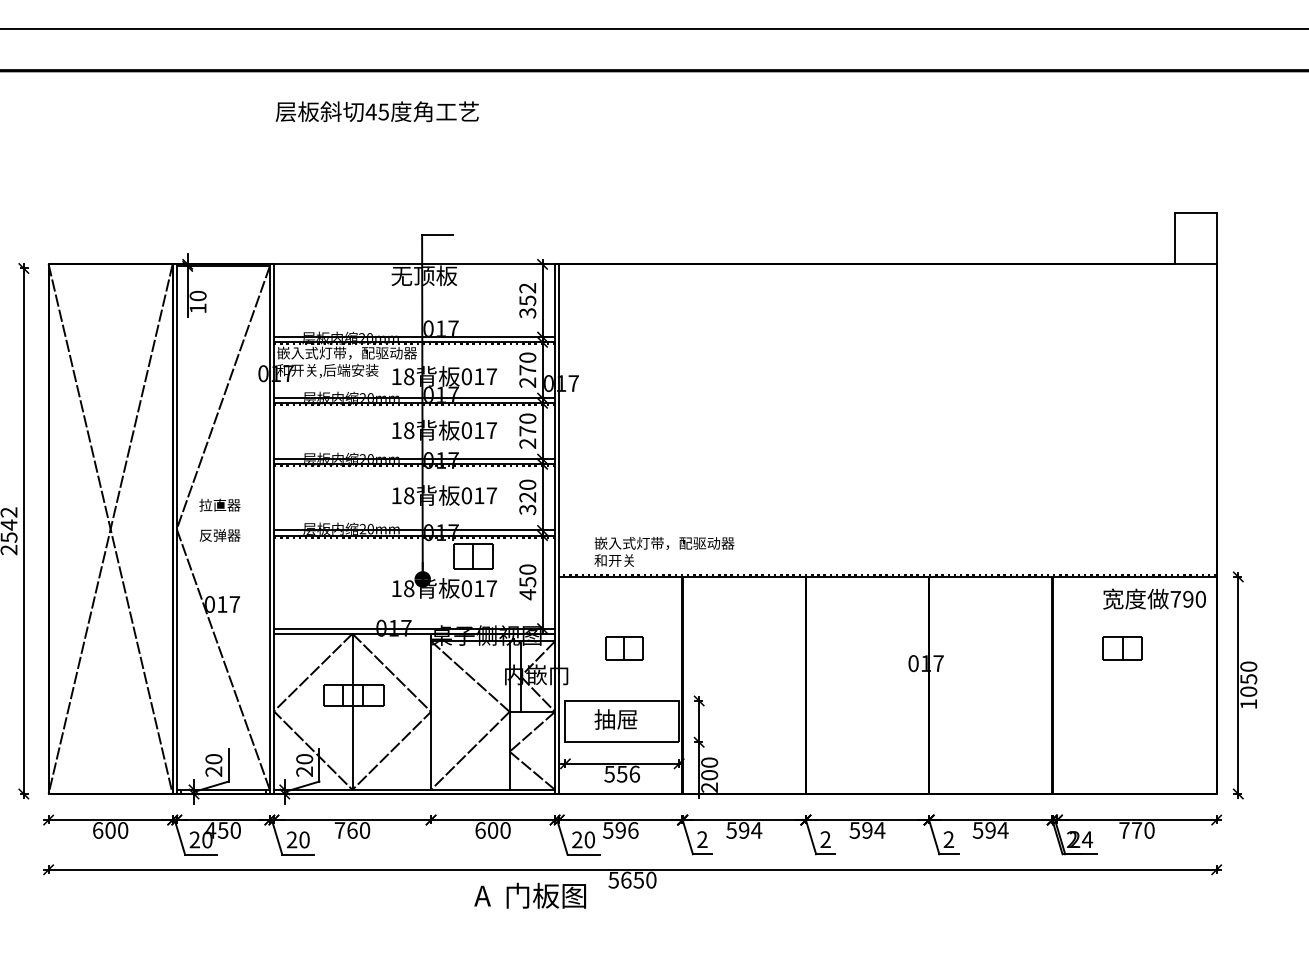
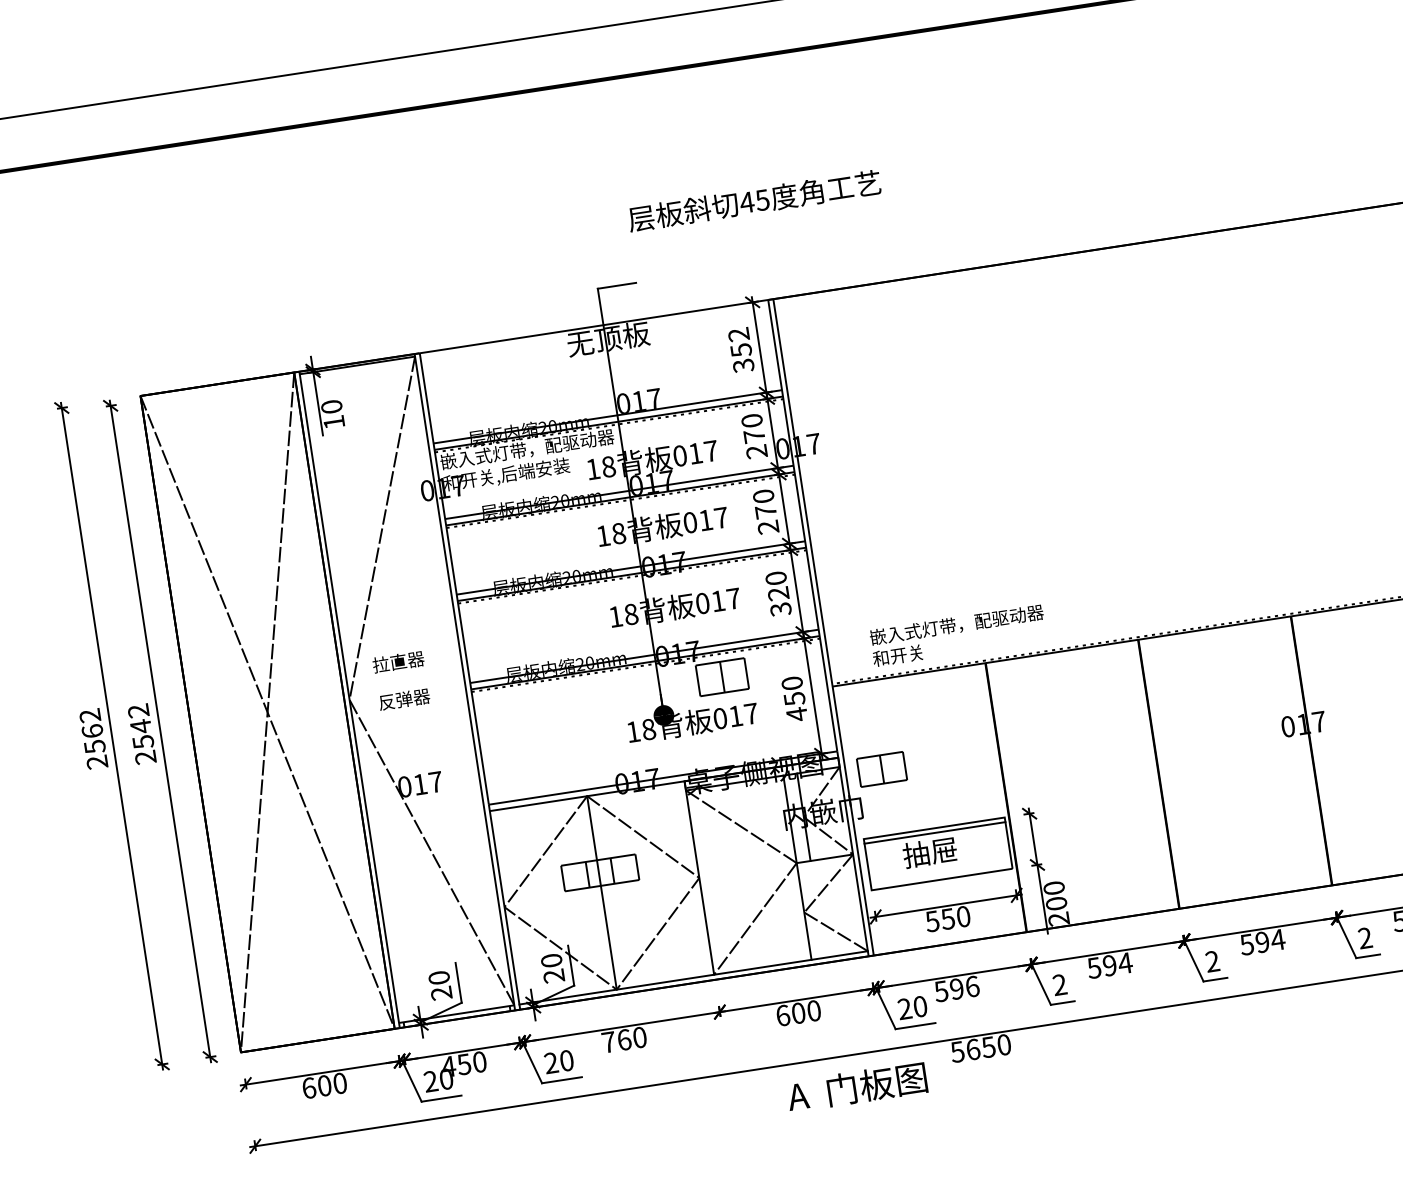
text: (376, 111) -> (753, 200), moved
part: (624, 648) -> (882, 769), moved
line: (622, 704) -> (935, 832), added
text: (634, 773) -> (963, 915), 556 -> 550

